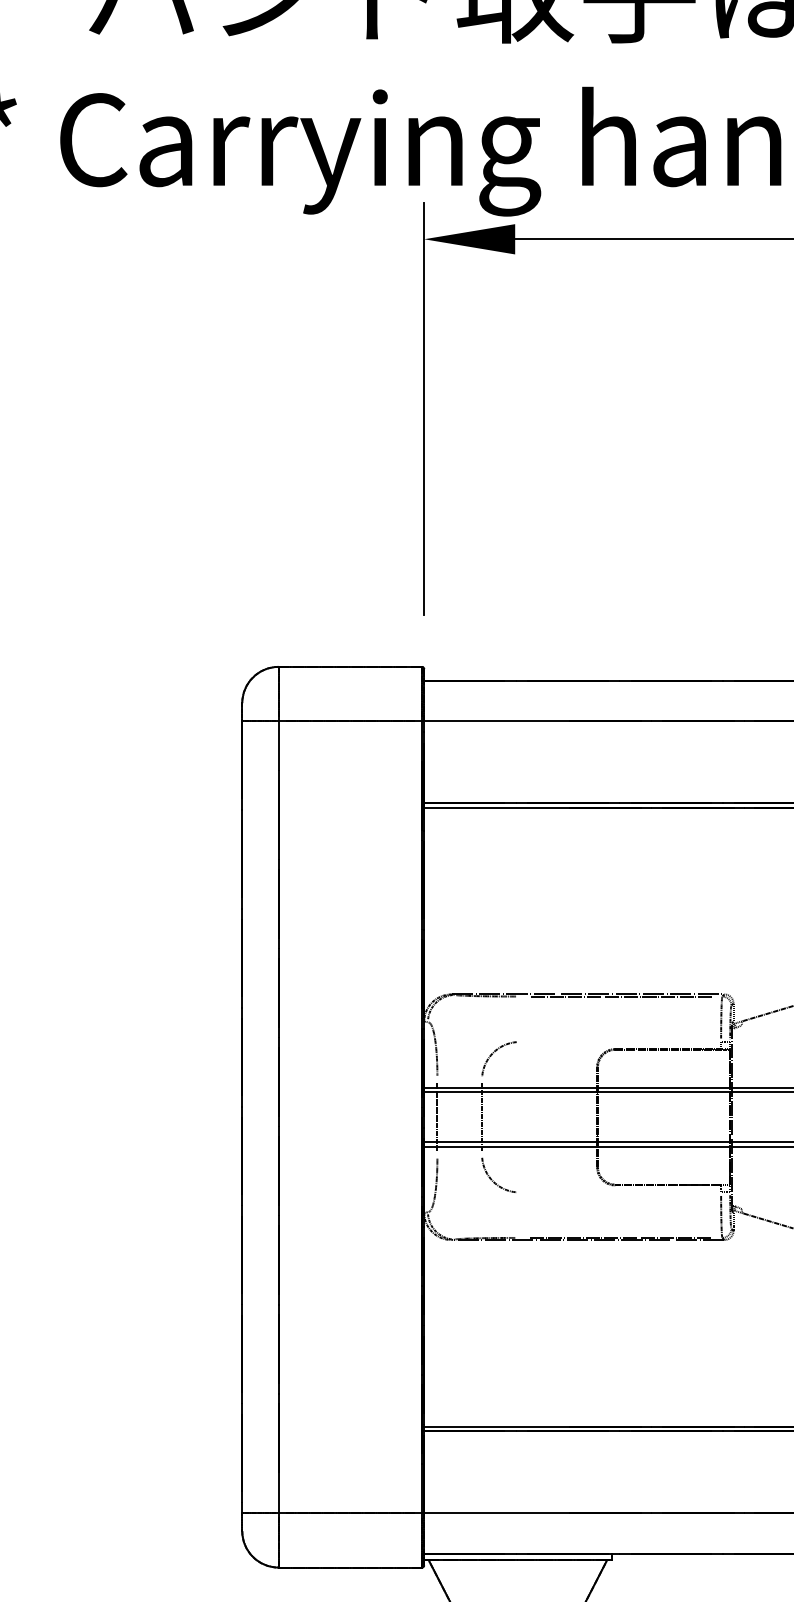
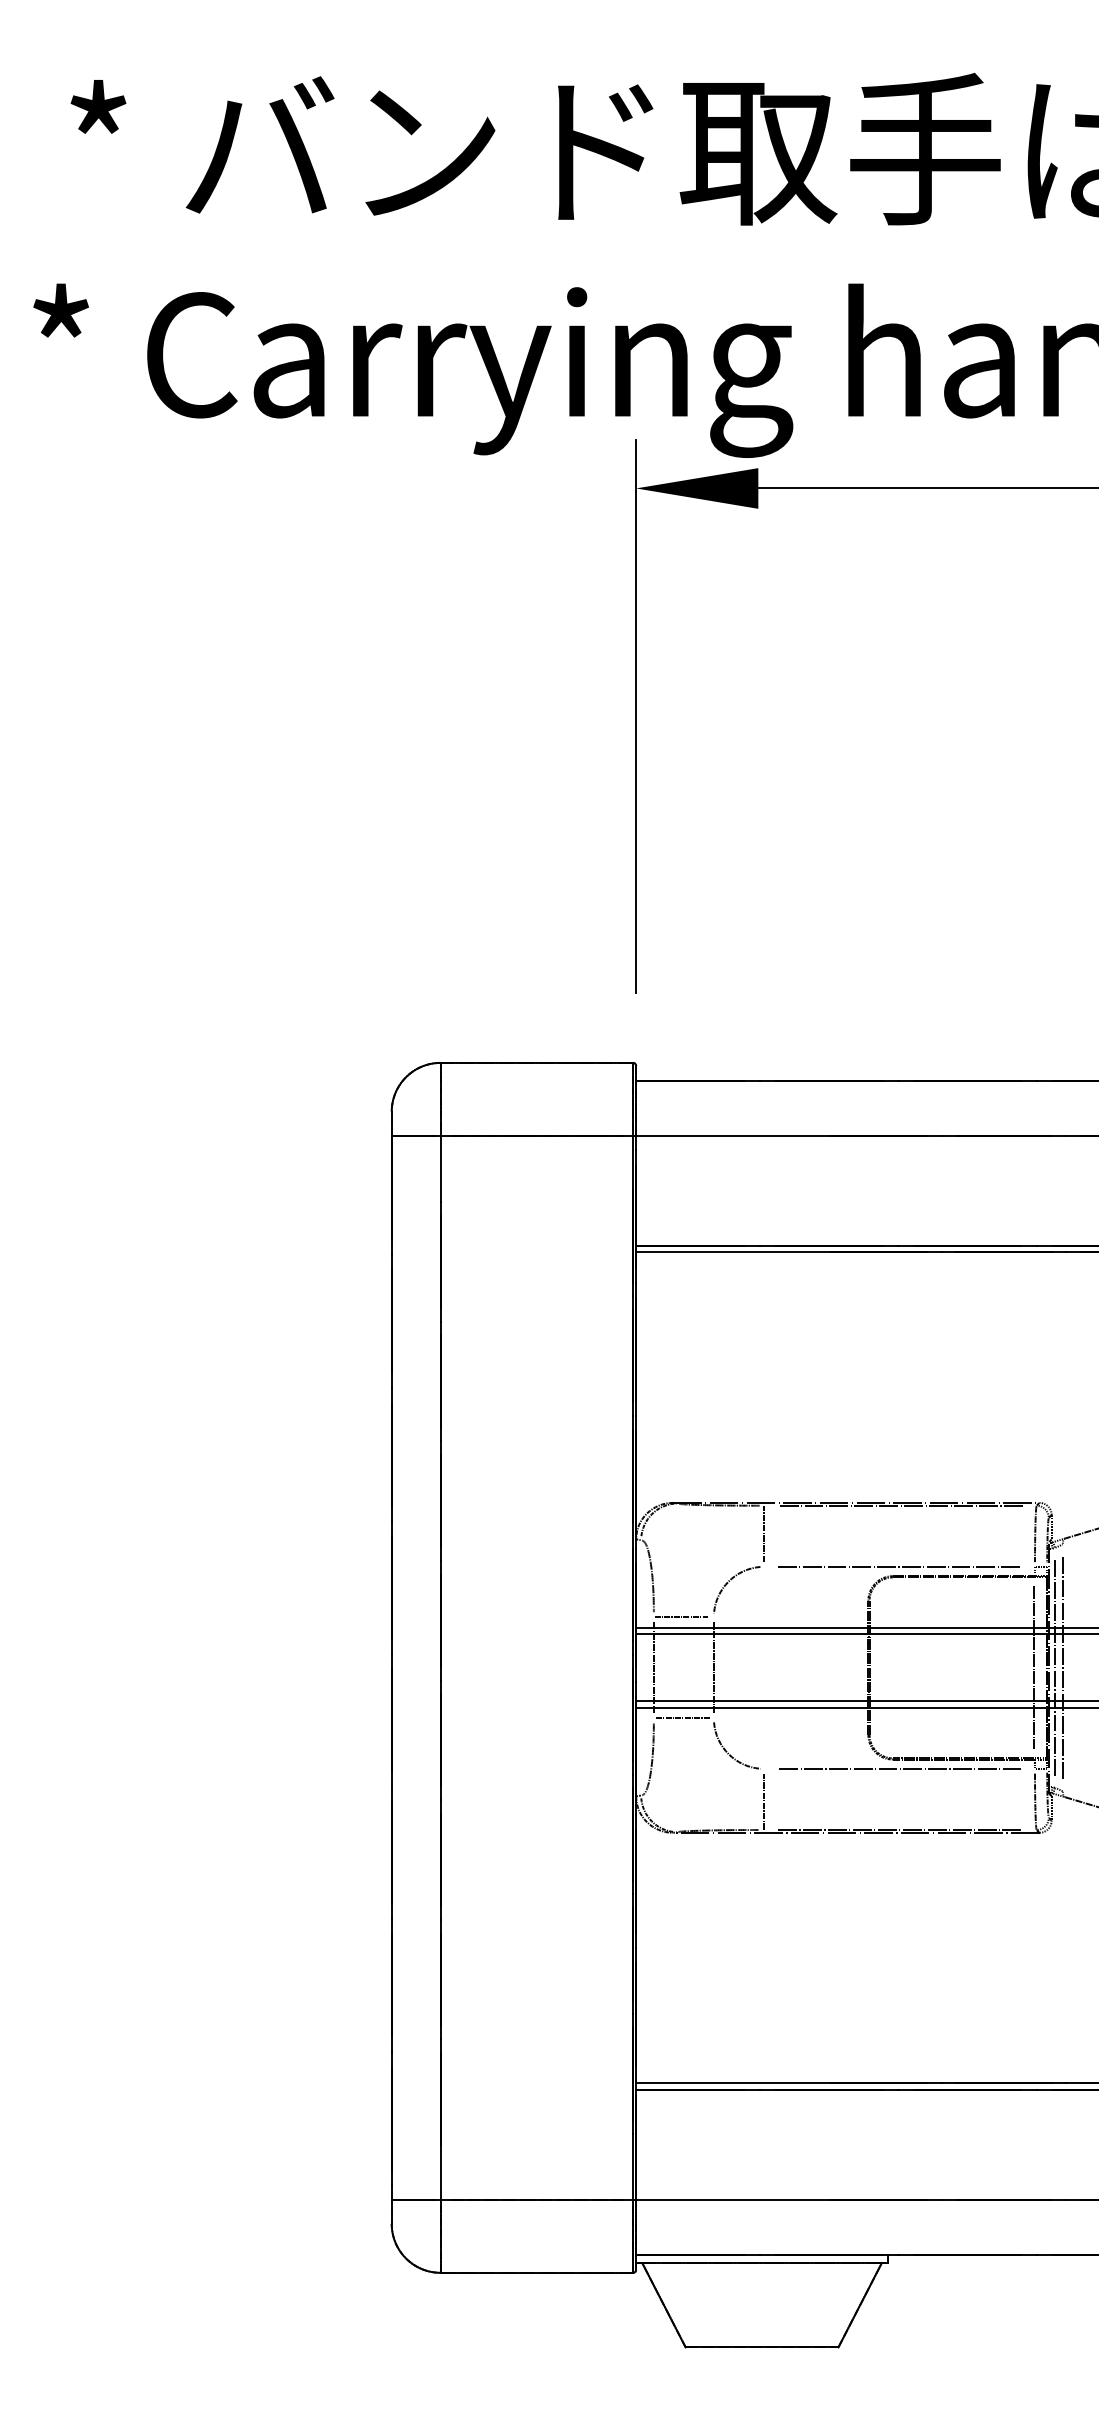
line: (519, 1017) -> (764, 1534), added
line: (620, 1041) -> (899, 1566), added
line: (457, 1079) -> (681, 1617), added
line: (720, 1116) -> (1034, 1667), added
line: (735, 1116) -> (1054, 1667), added
line: (742, 1116) -> (1063, 1667), added
line: (457, 1154) -> (681, 1718), added
line: (620, 1192) -> (899, 1768), added
line: (519, 1216) -> (764, 1801), added

